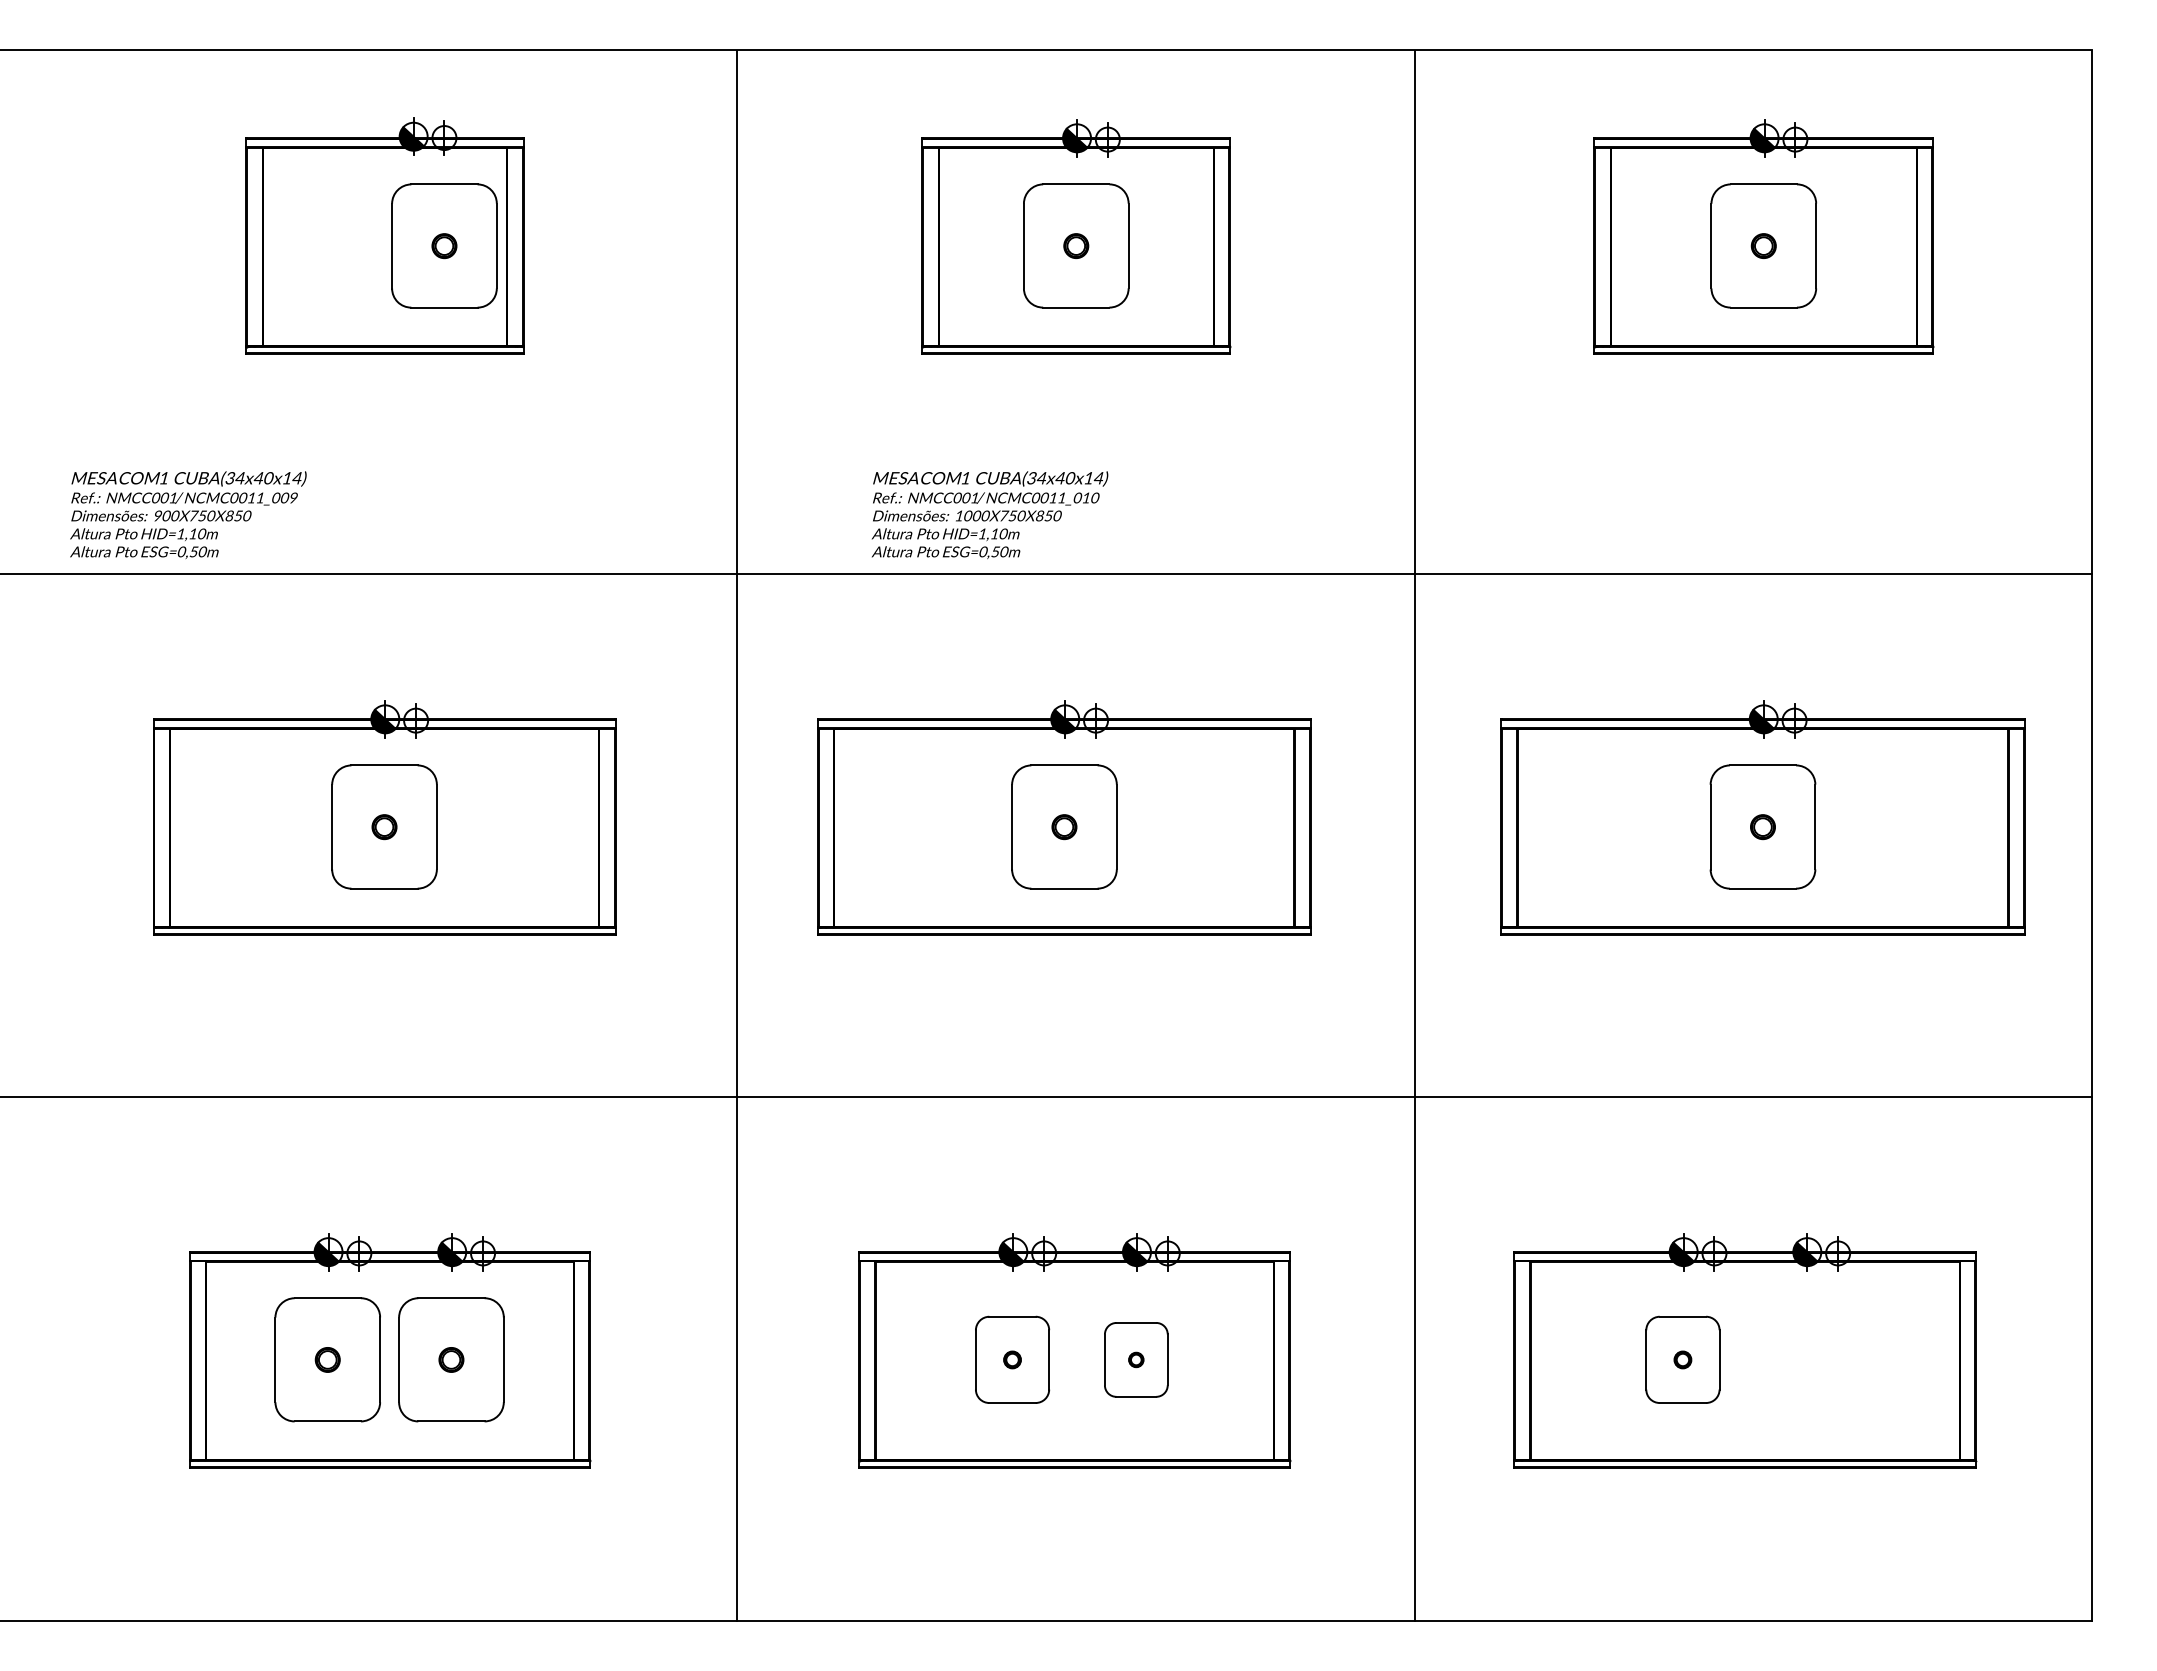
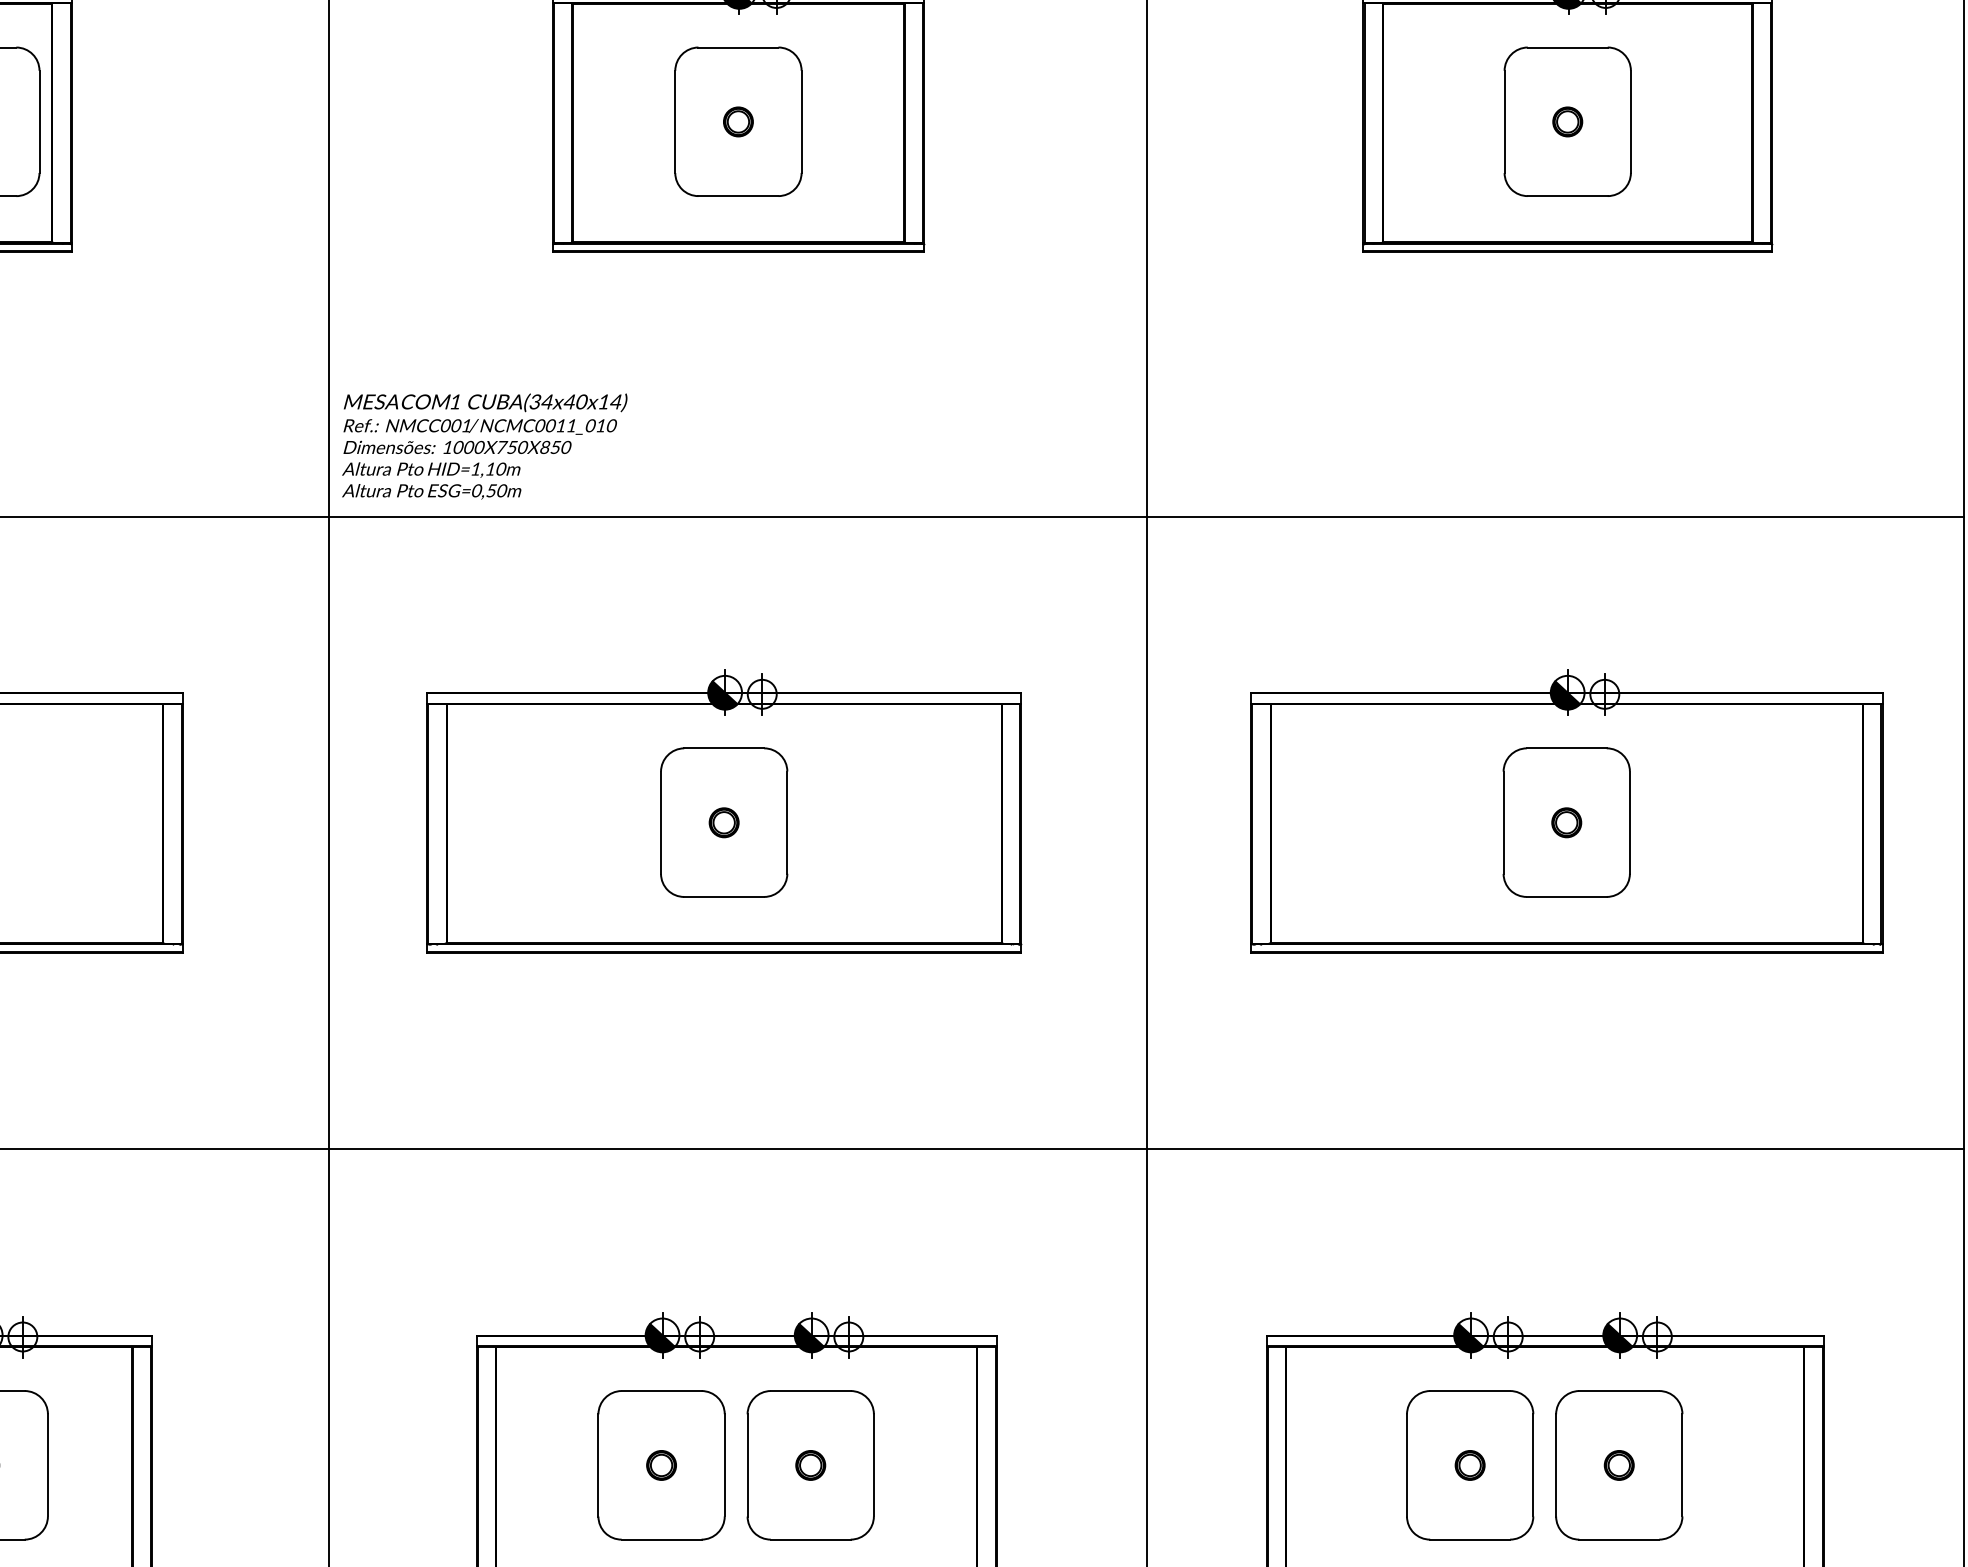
text: (989, 515) -> (484, 446), moved
part: (1012, 1359) -> (661, 1464), size x1.43
part: (1136, 1359) -> (811, 1464), size x1.67
part: (1682, 1359) -> (1469, 1464), size x1.43
part: (1806, 1359) -> (1619, 1464), added

